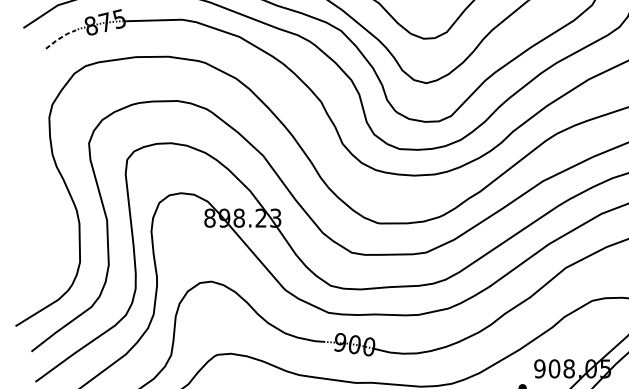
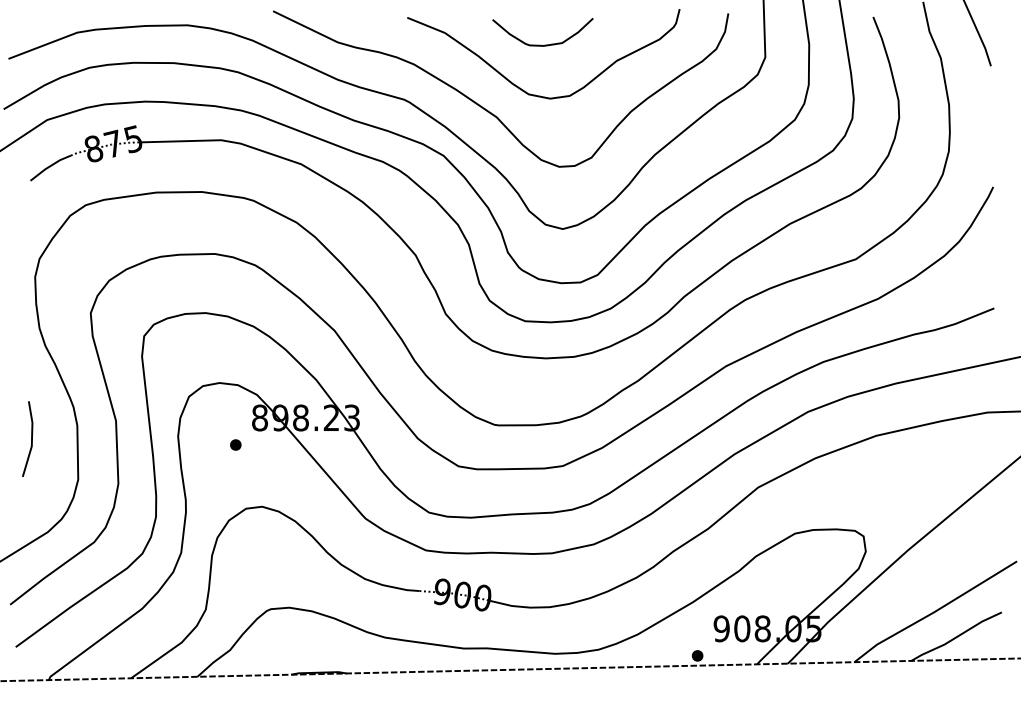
line: (60, 38) -> (50, 166), dashed -> solid
line: (46, 232) -> (31, 438), added
part: (192, 237) -> (235, 444), added

